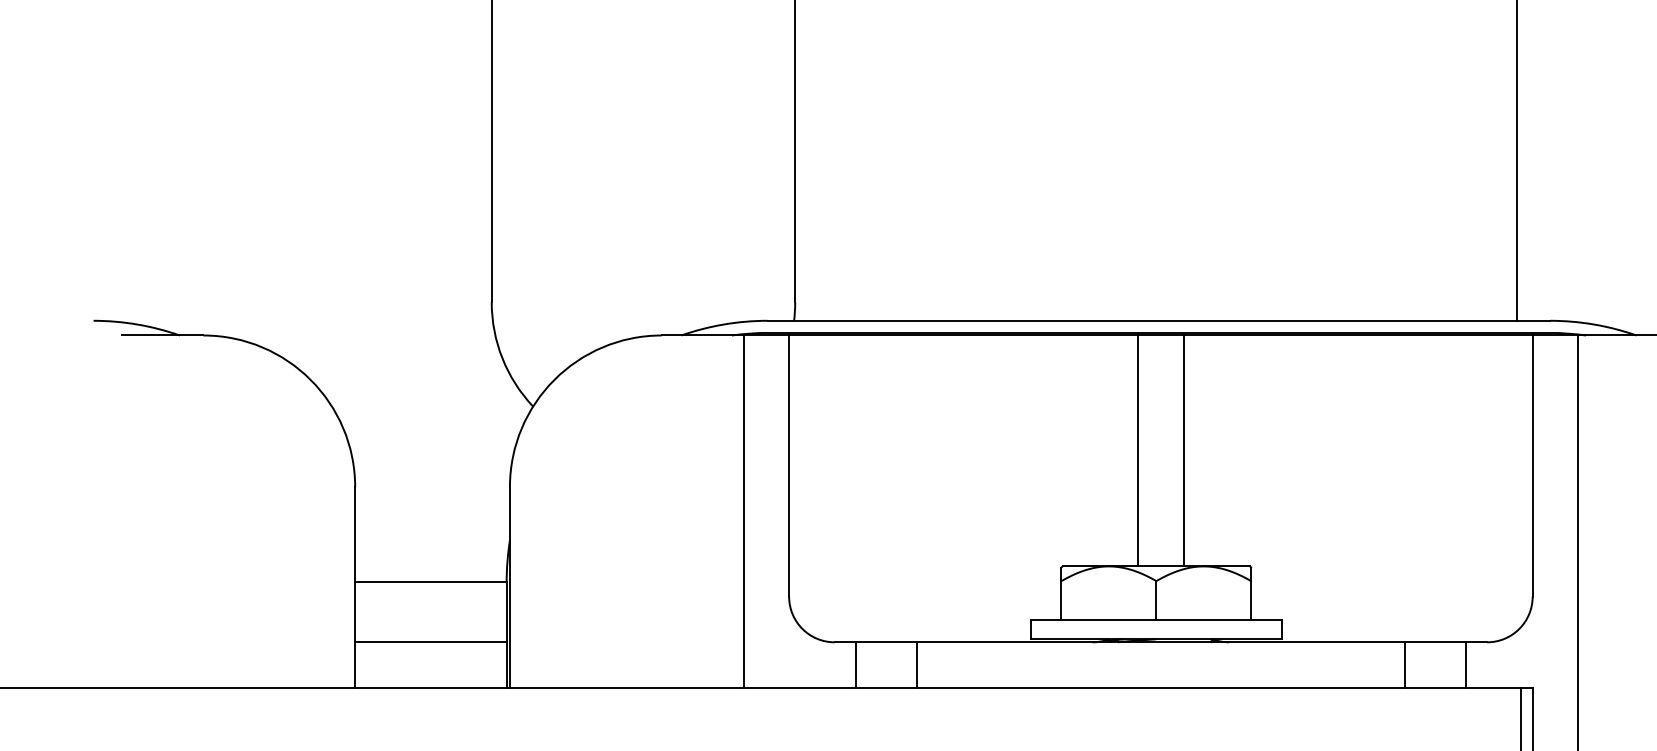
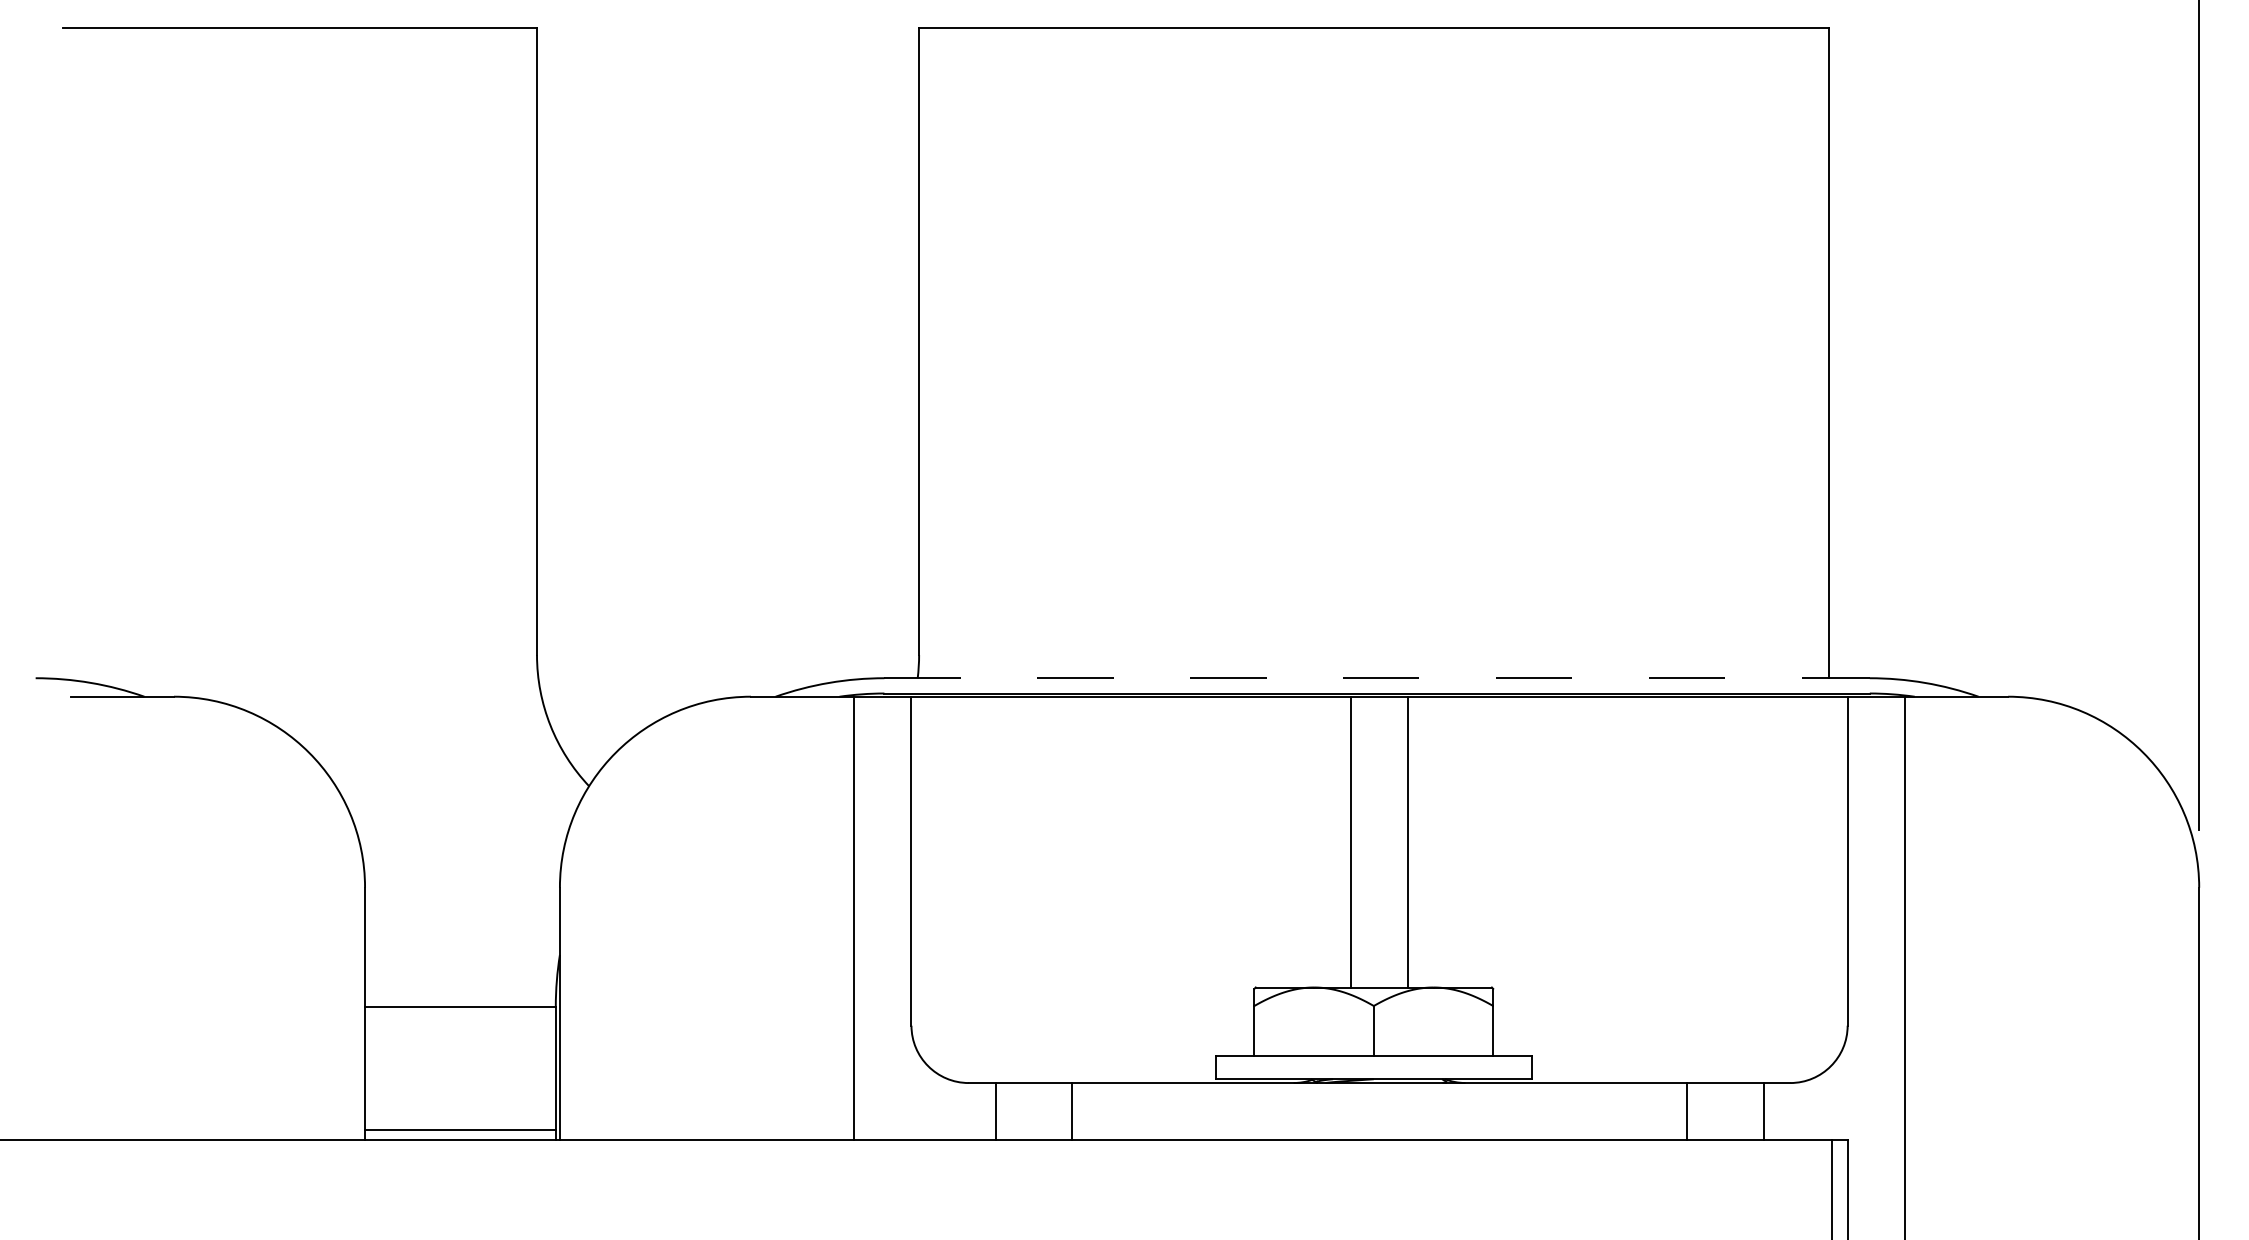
line: (1159, 321) -> (1377, 678), solid -> dashed
line: (430, 642) -> (460, 1130), moved

